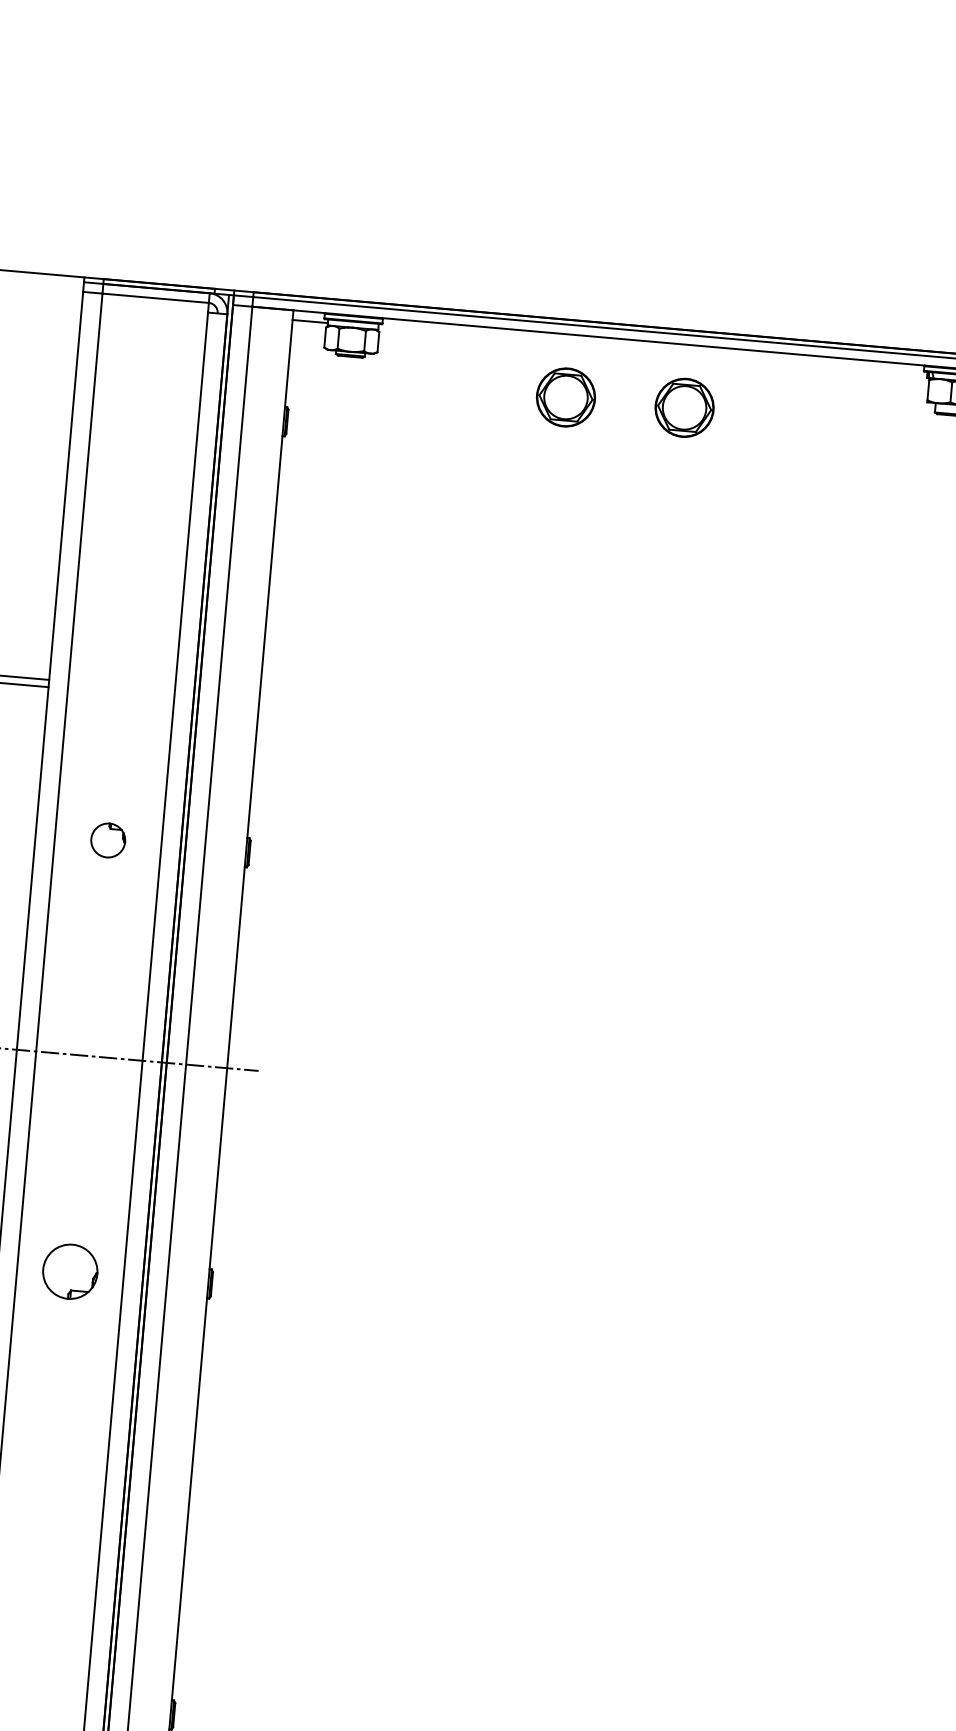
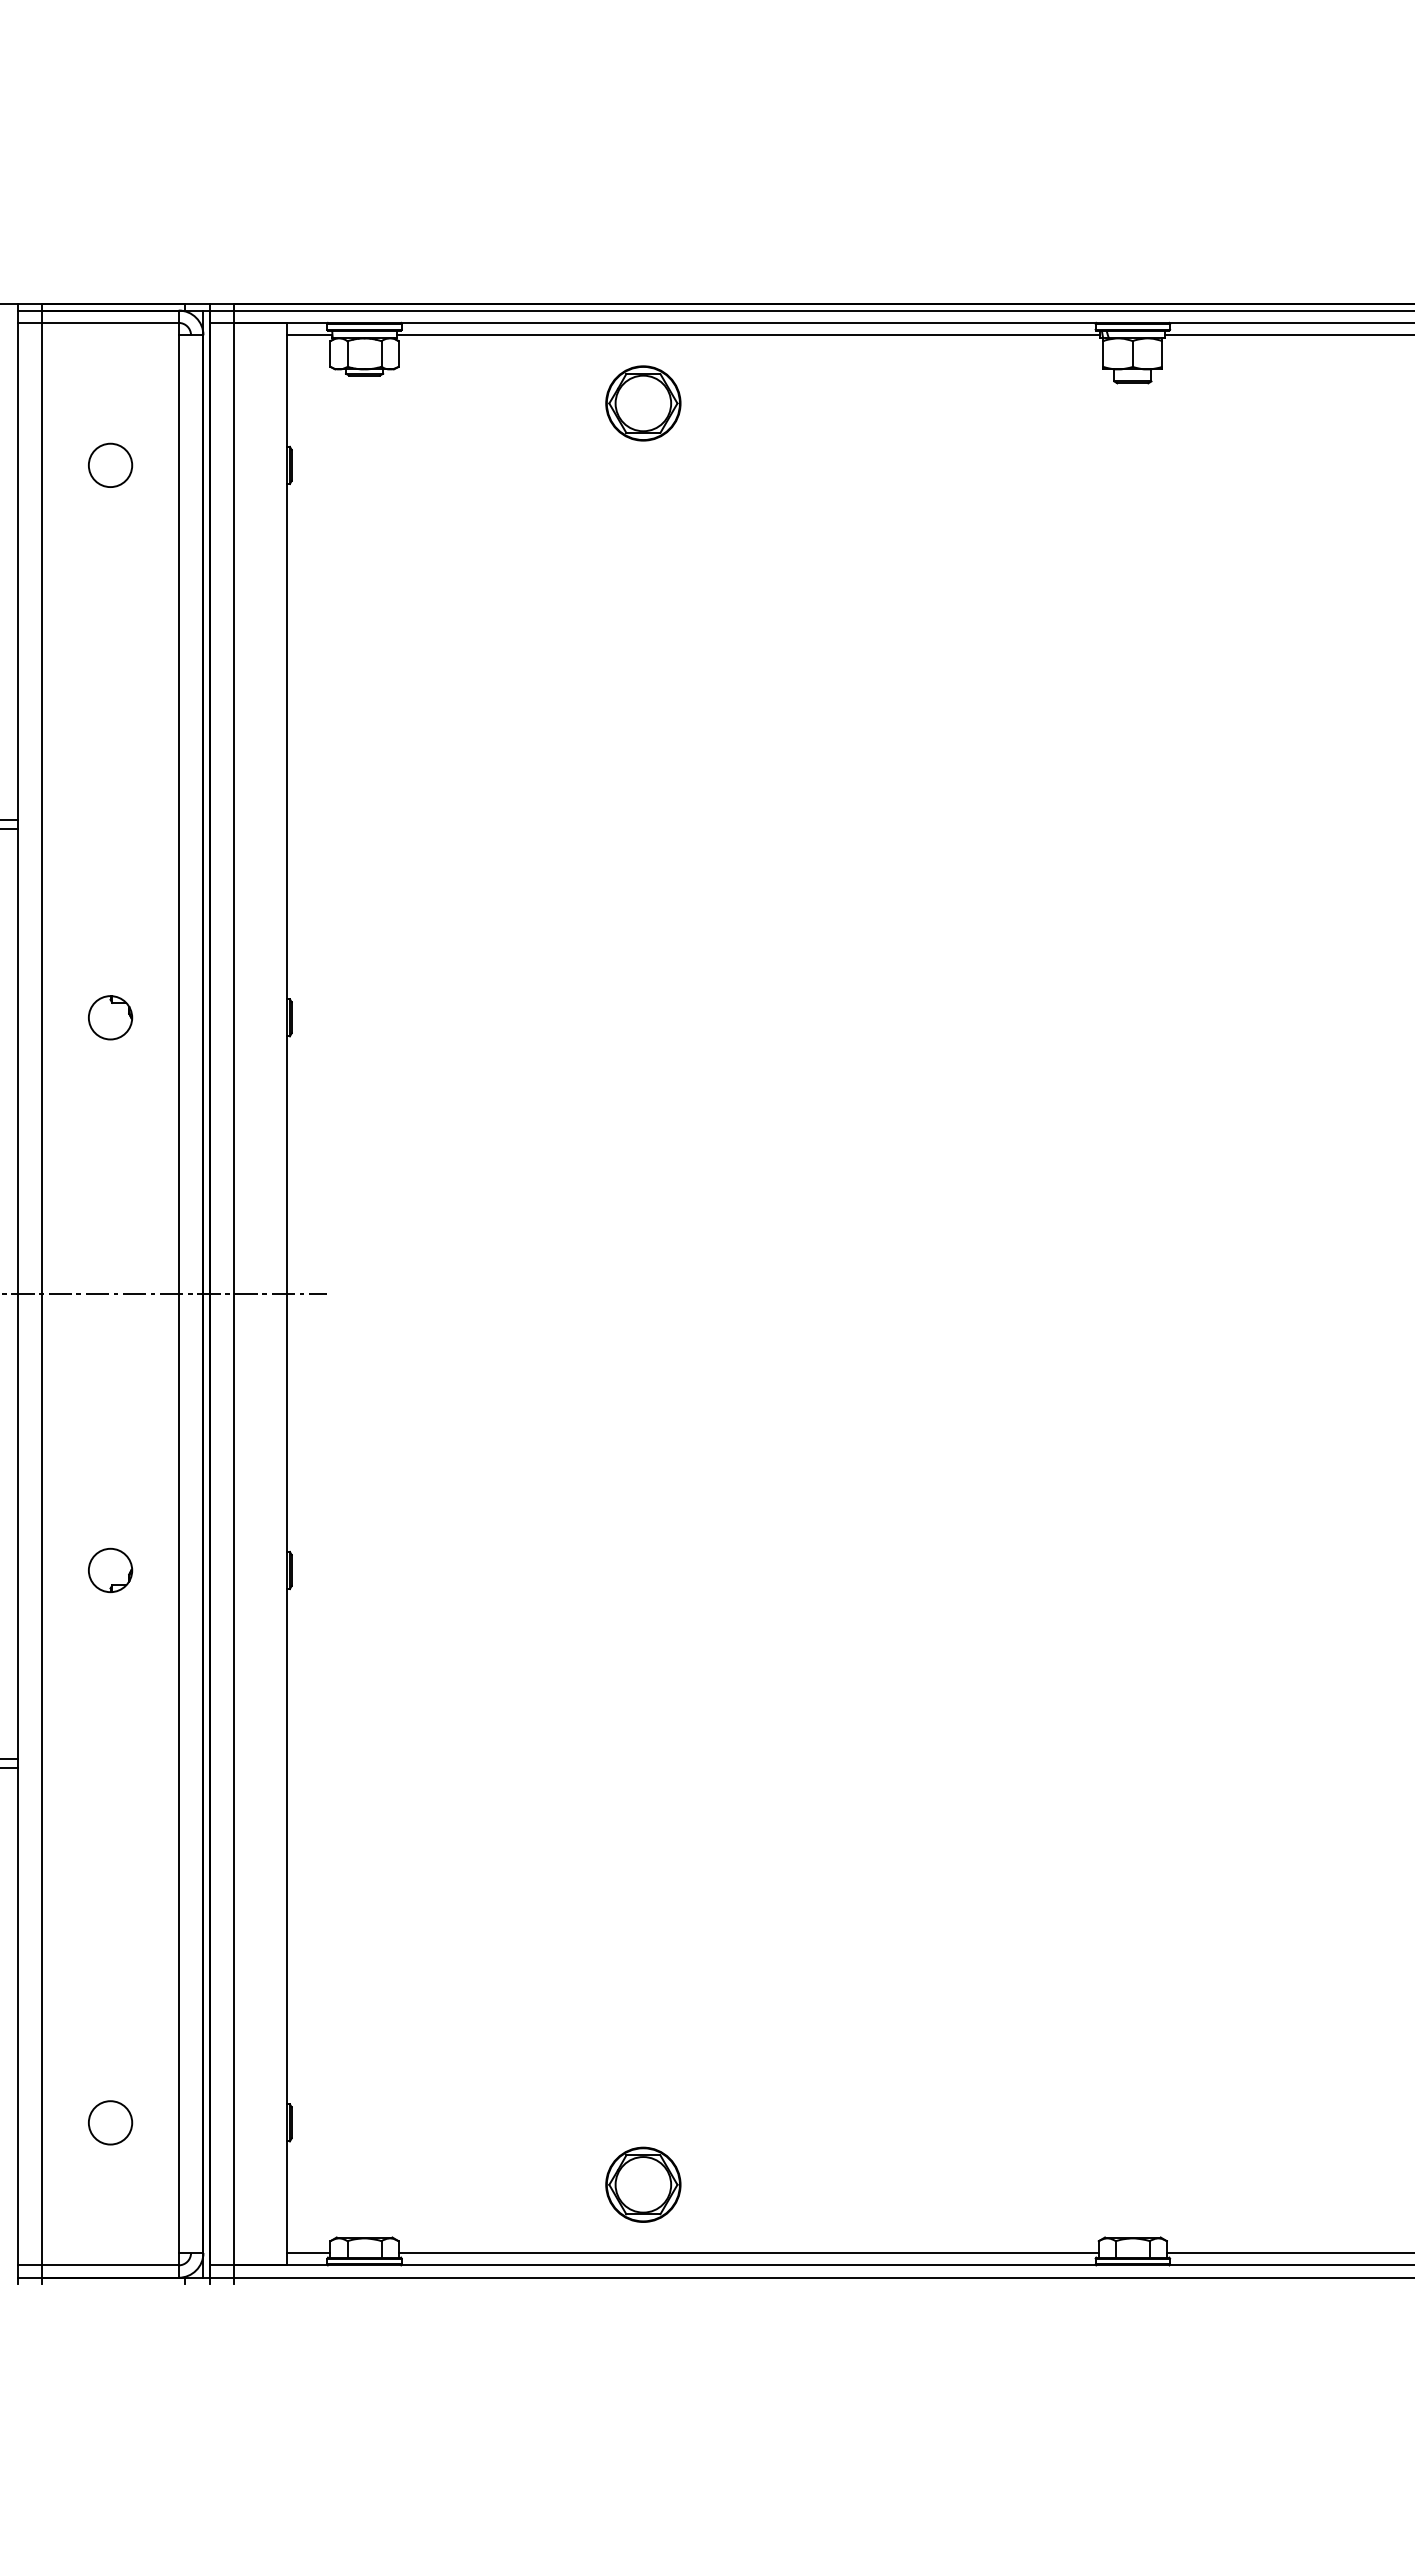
line: (652, 351) -> (748, 335), added
part: (684, 407) -> (795, 403), removed
circle: (146, 408) -> (110, 464), added
part: (70, 1271) -> (110, 1570), size x0.62
circle: (32, 1702) -> (110, 2122), added

